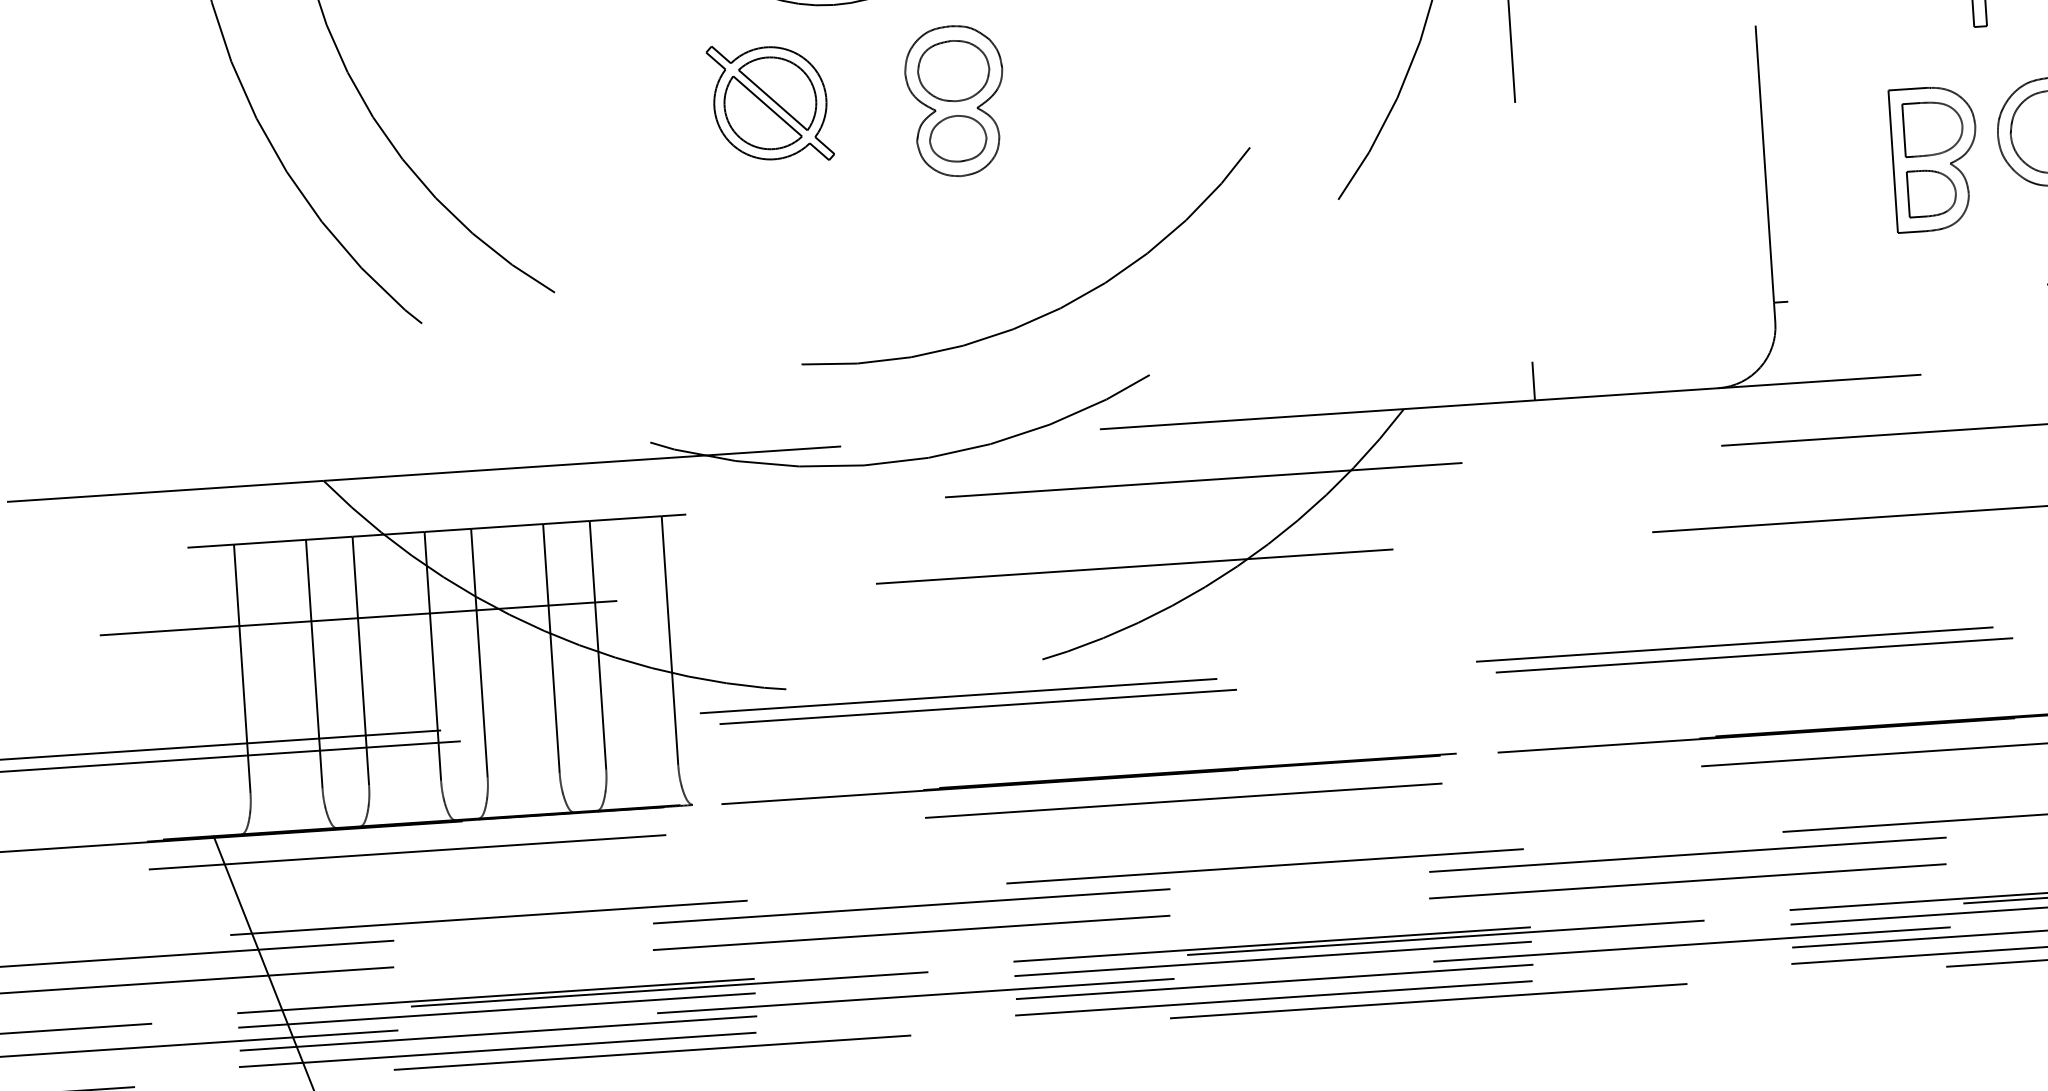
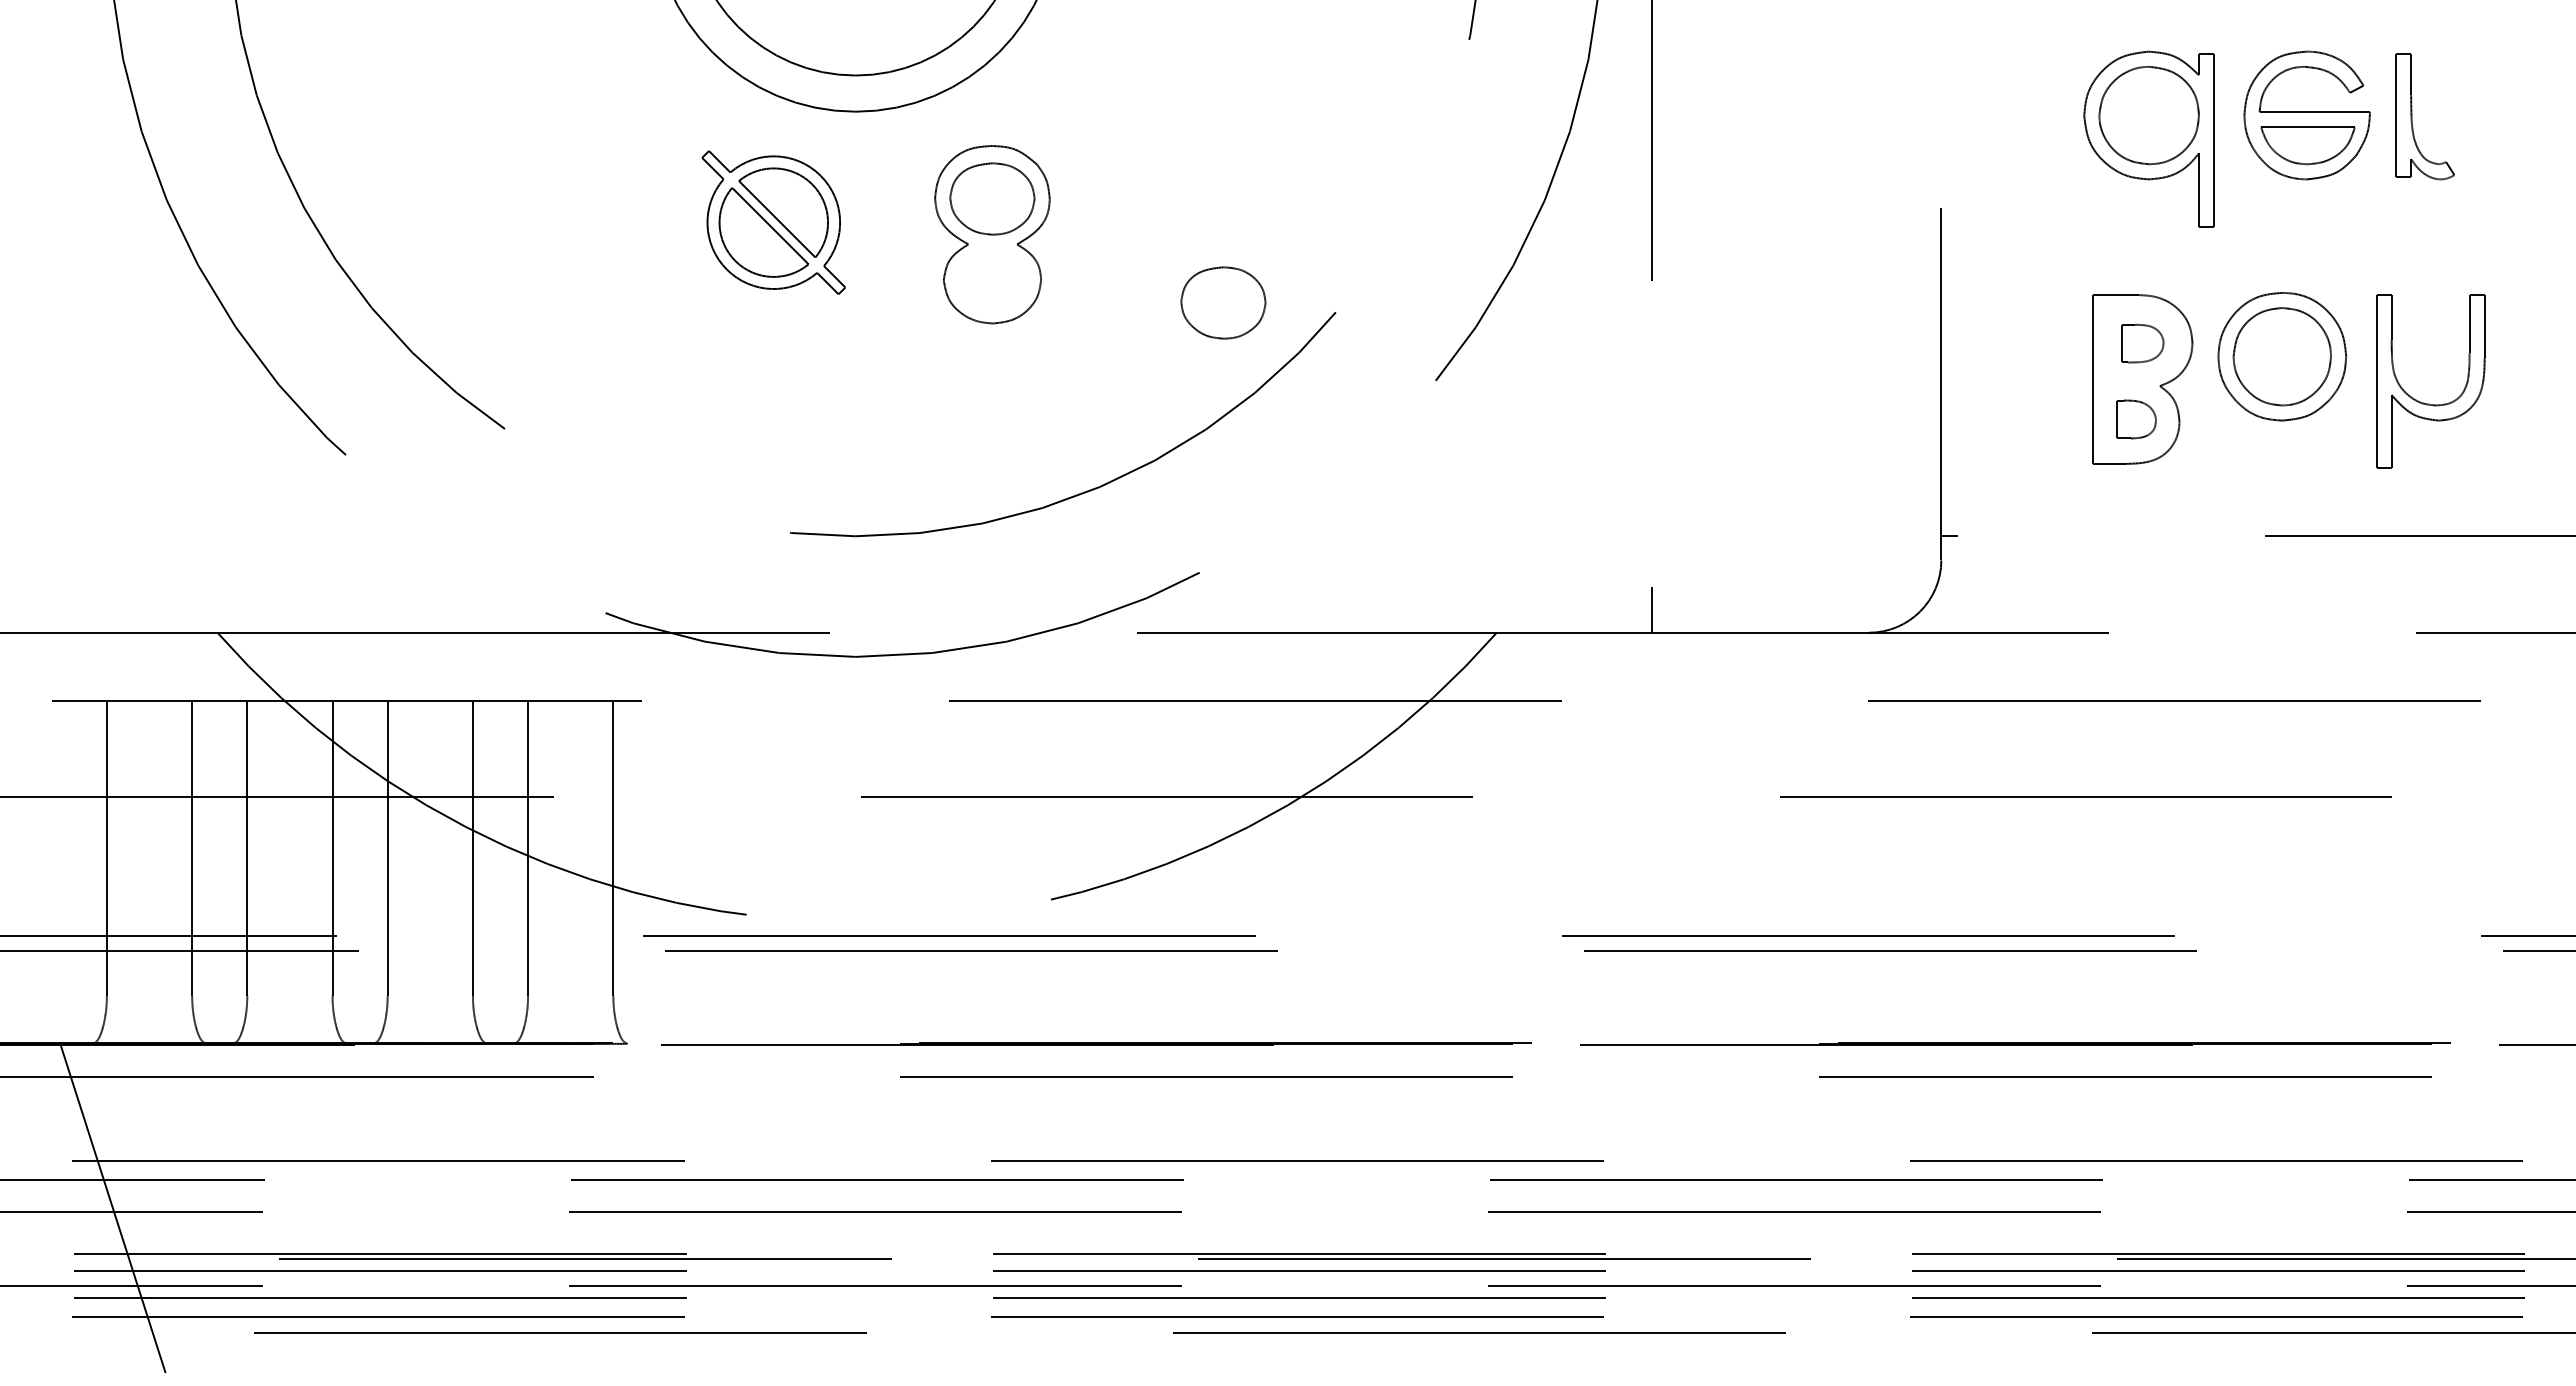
part: (1933, 128) -> (2142, 343), size x0.6
part: (958, 138) -> (992, 278), removed
part: (1154, 145) -> (1223, 302), added
part: (1932, 193) -> (2136, 419), size x0.7

